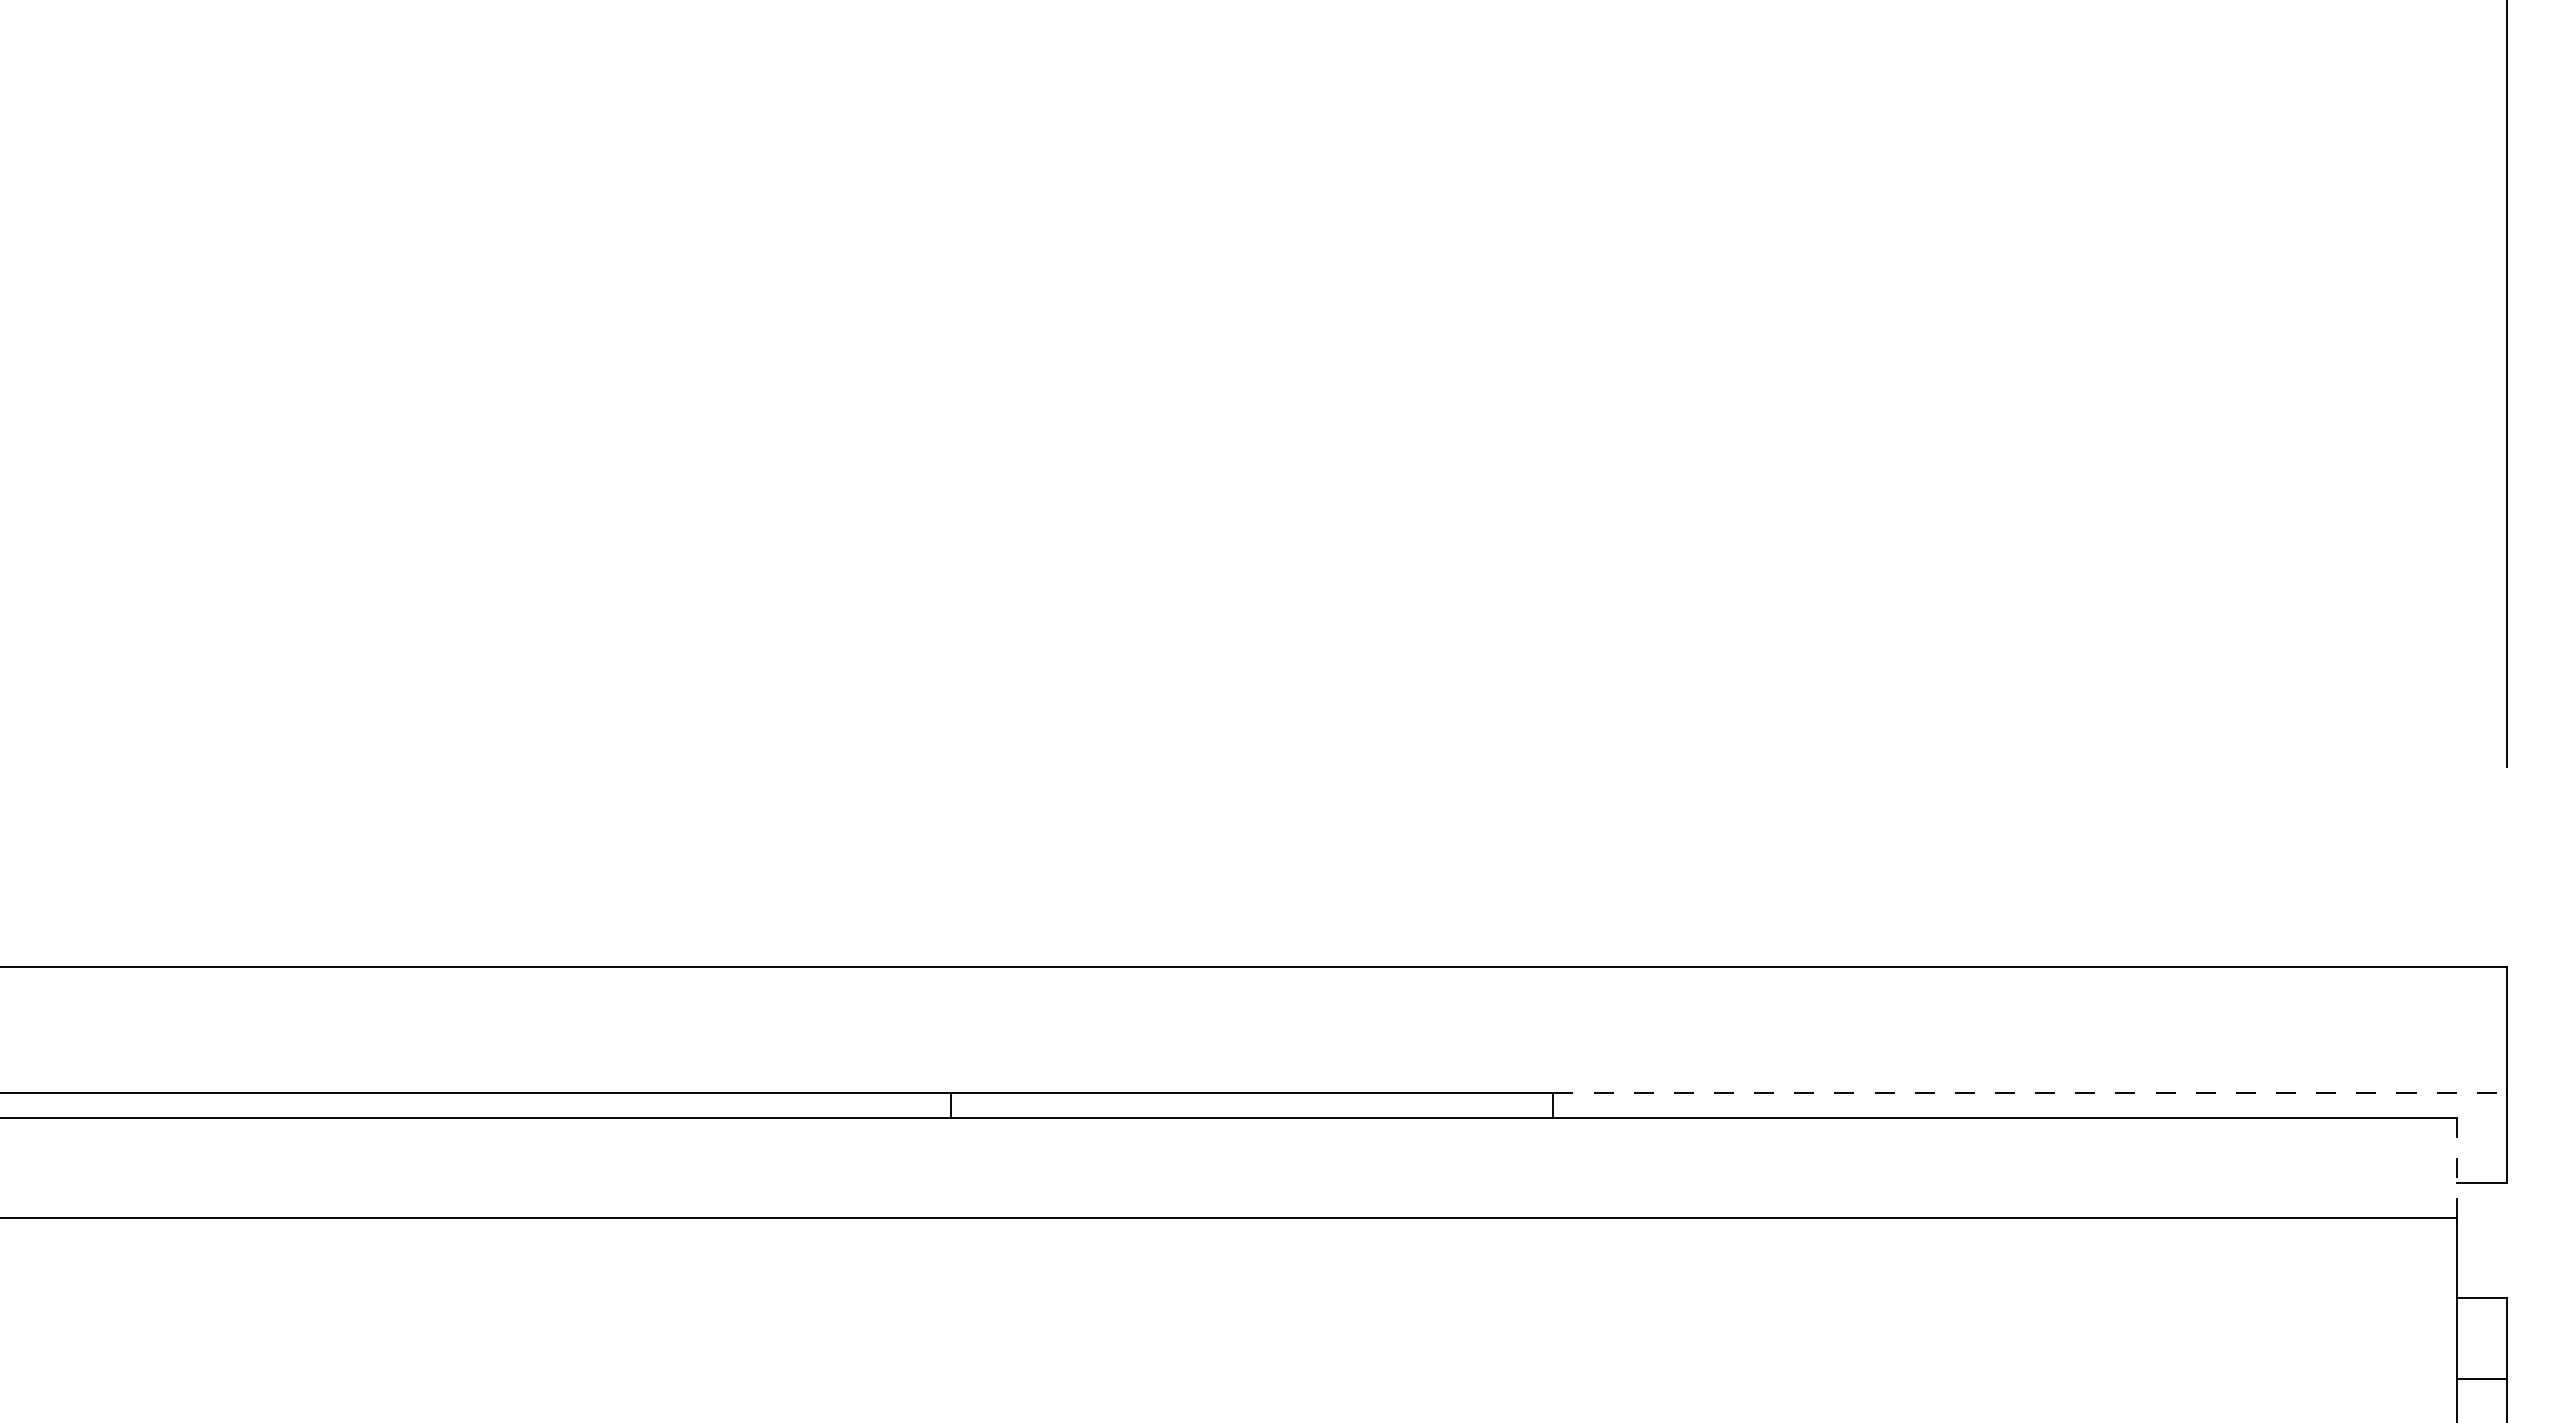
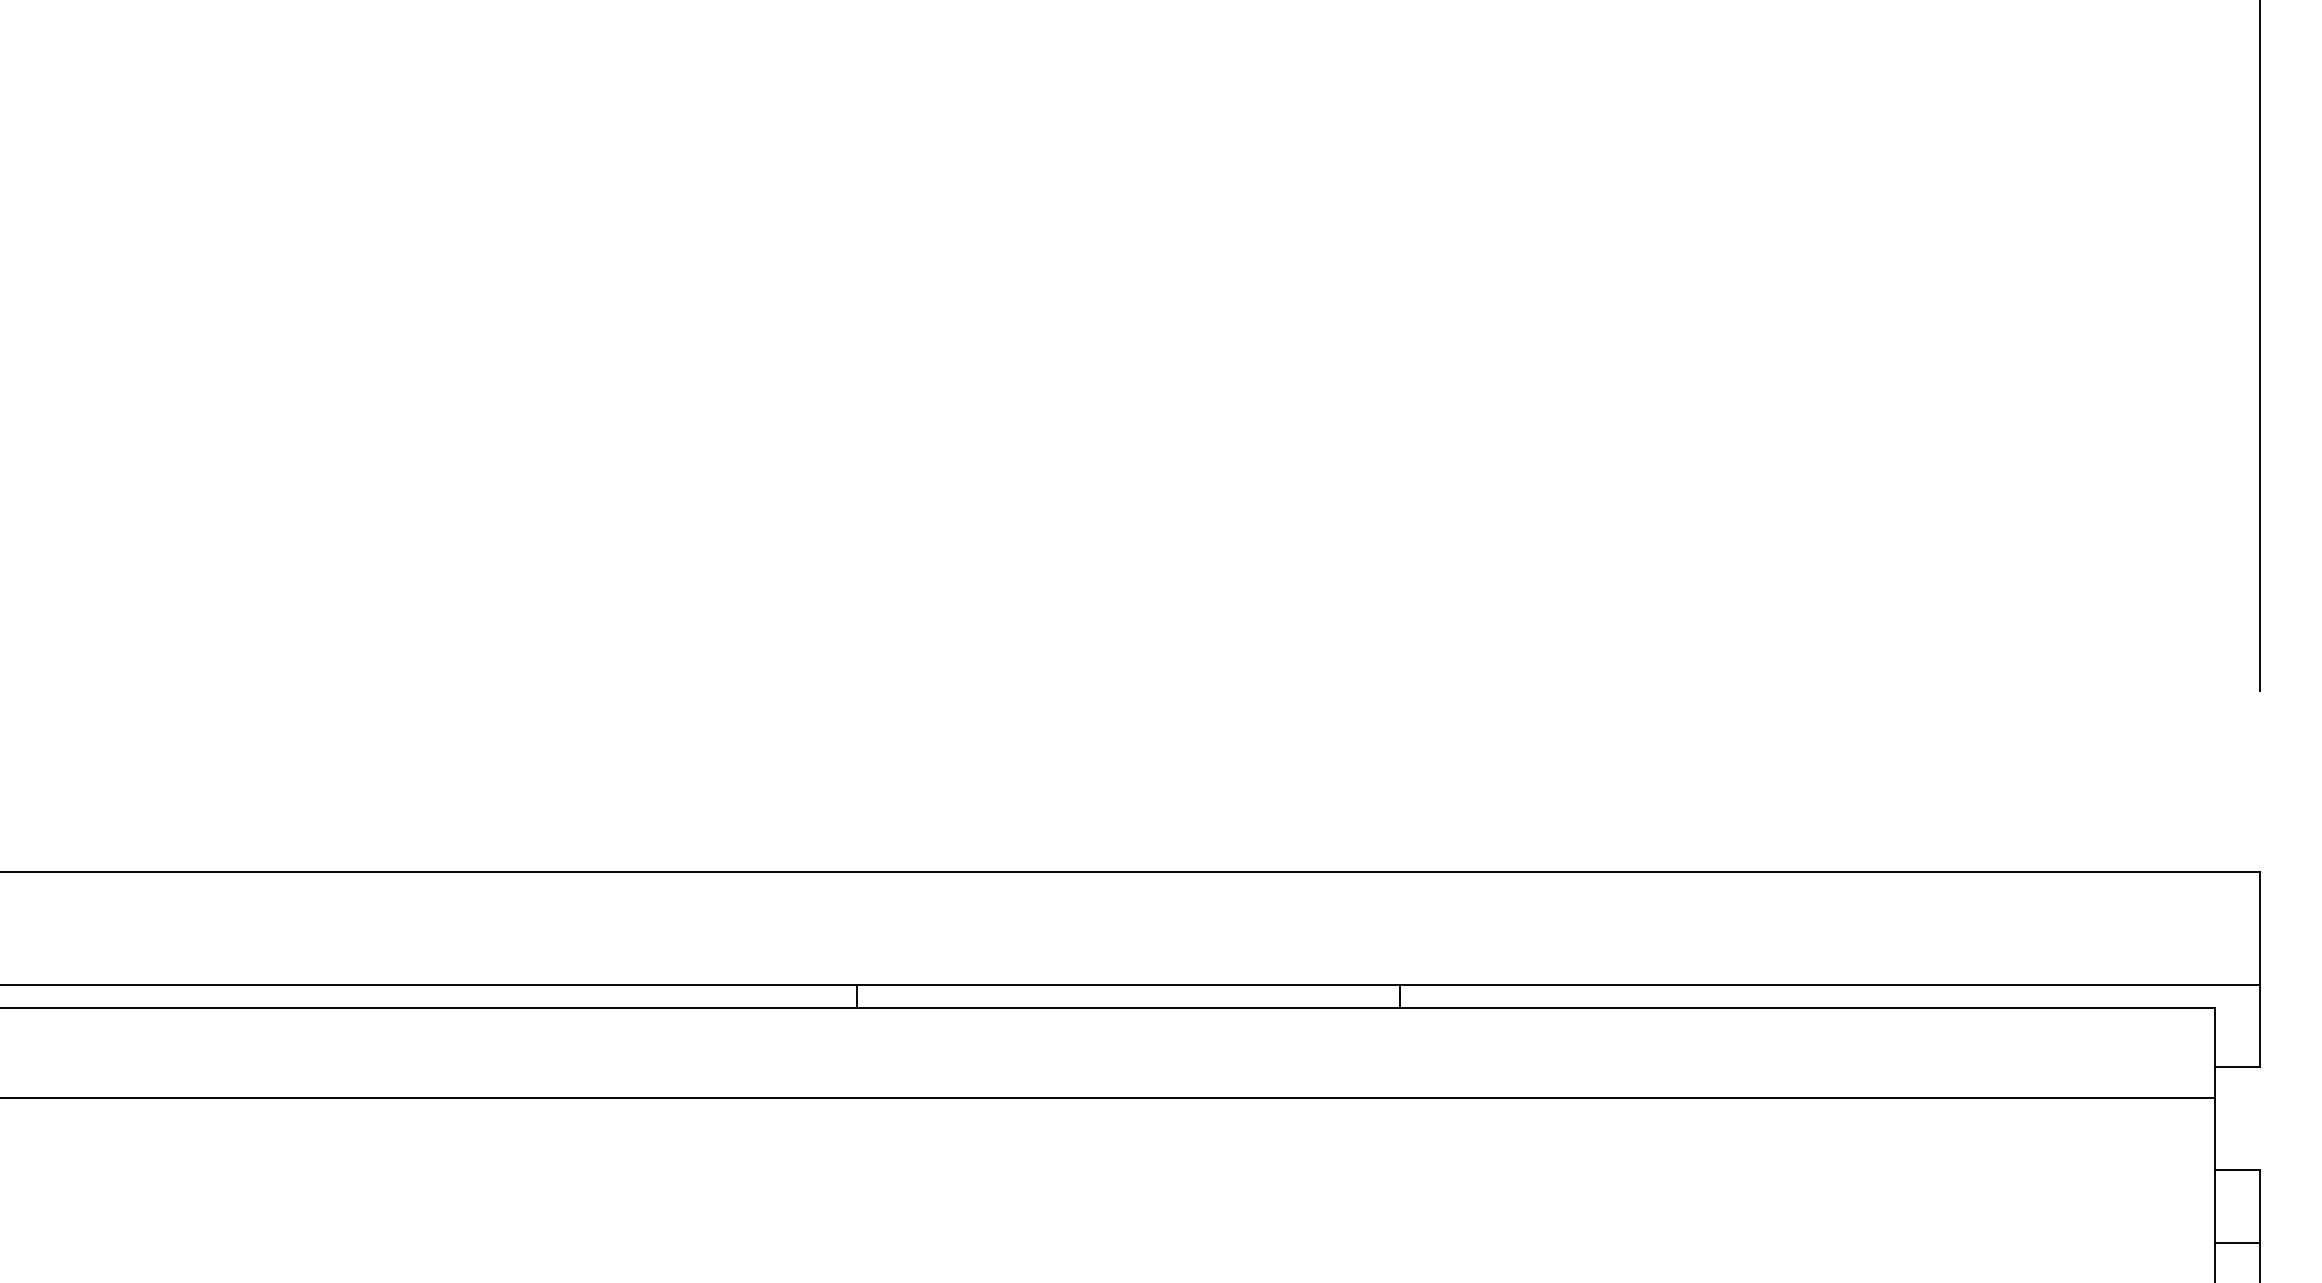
line: (2030, 1092) -> (1830, 984), dashed -> solid
line: (2456, 1167) -> (2214, 1052), dashed -> solid

